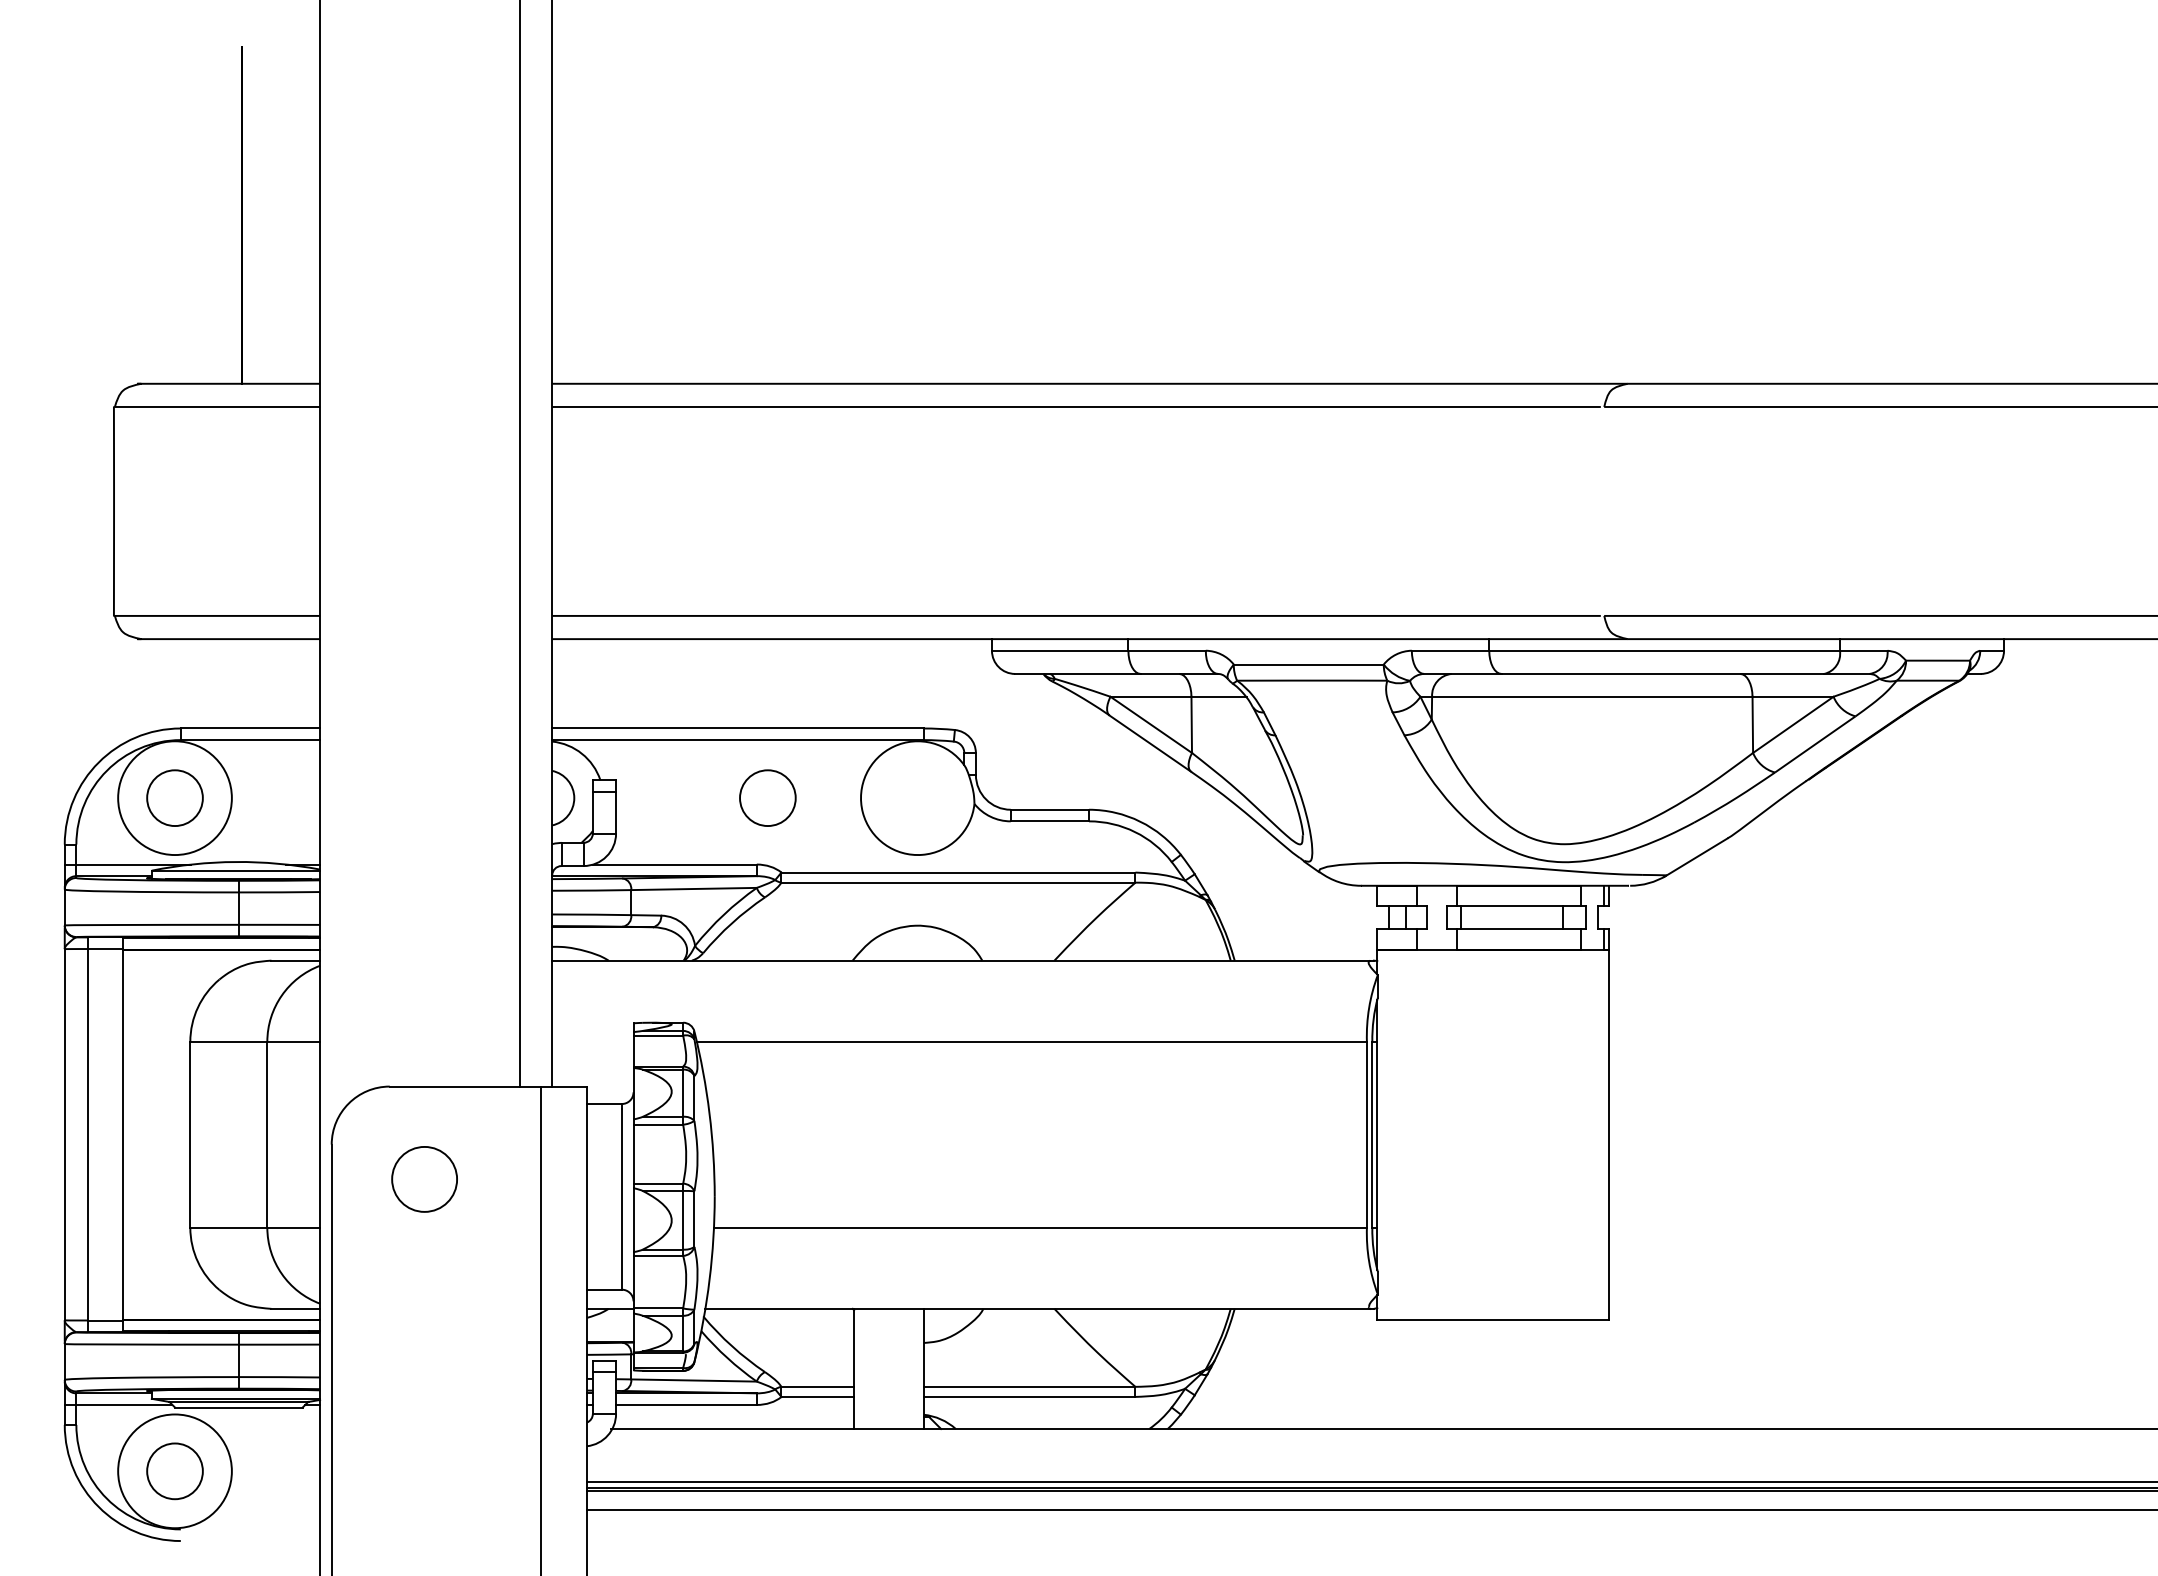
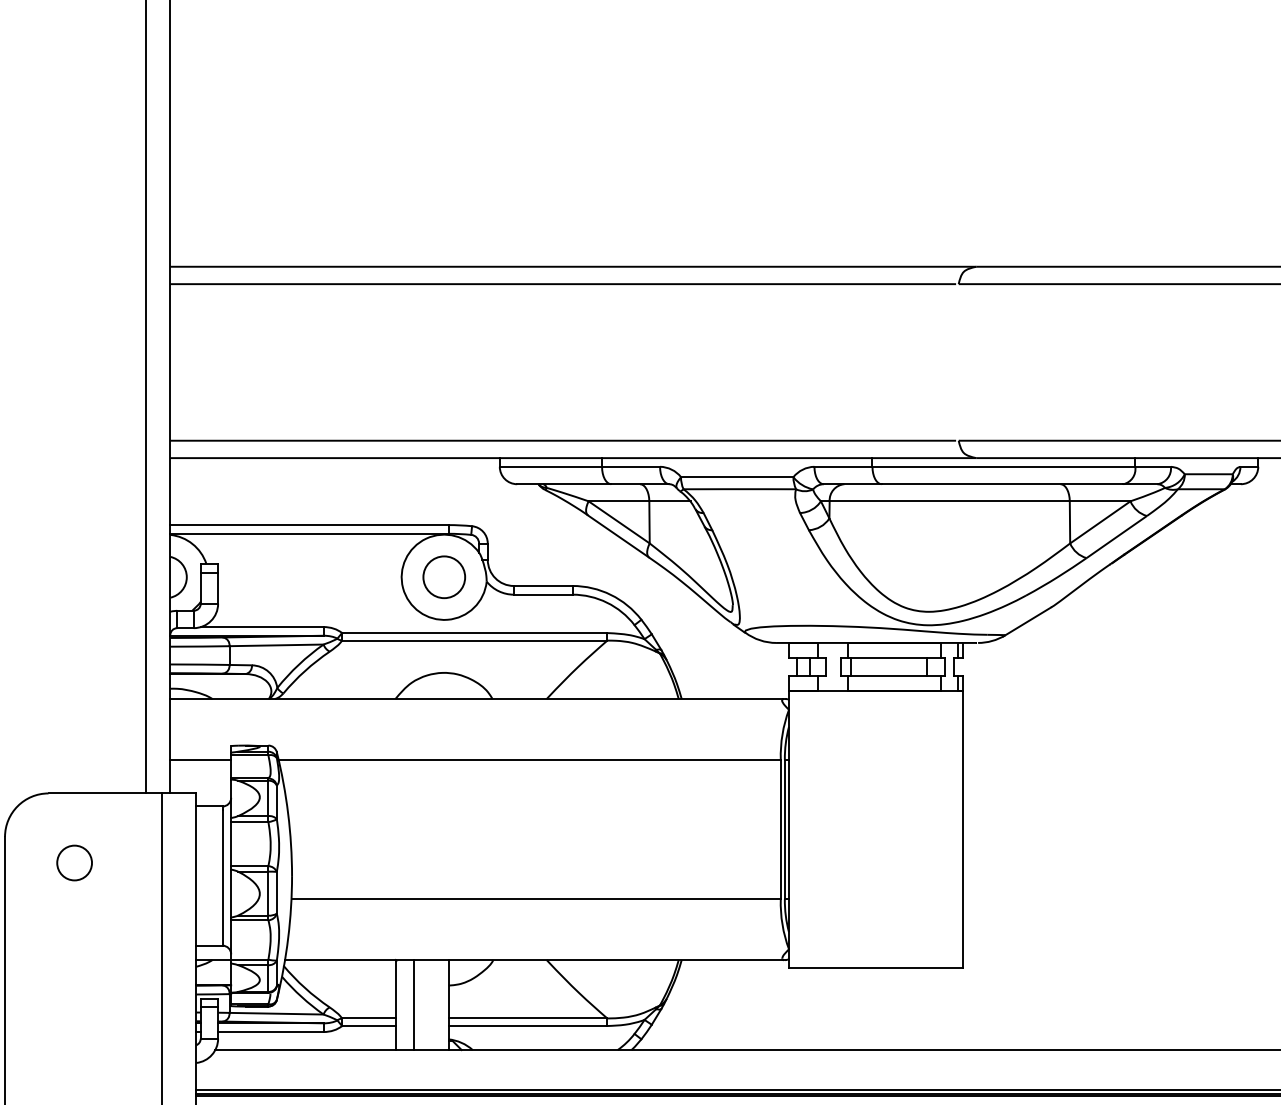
circle: (767, 797) -> (444, 576), moved
line: (592, 1041) -> (200, 759), added
circle: (424, 1179) -> (74, 863), size x0.71
line: (877, 1368) -> (414, 1004), added

